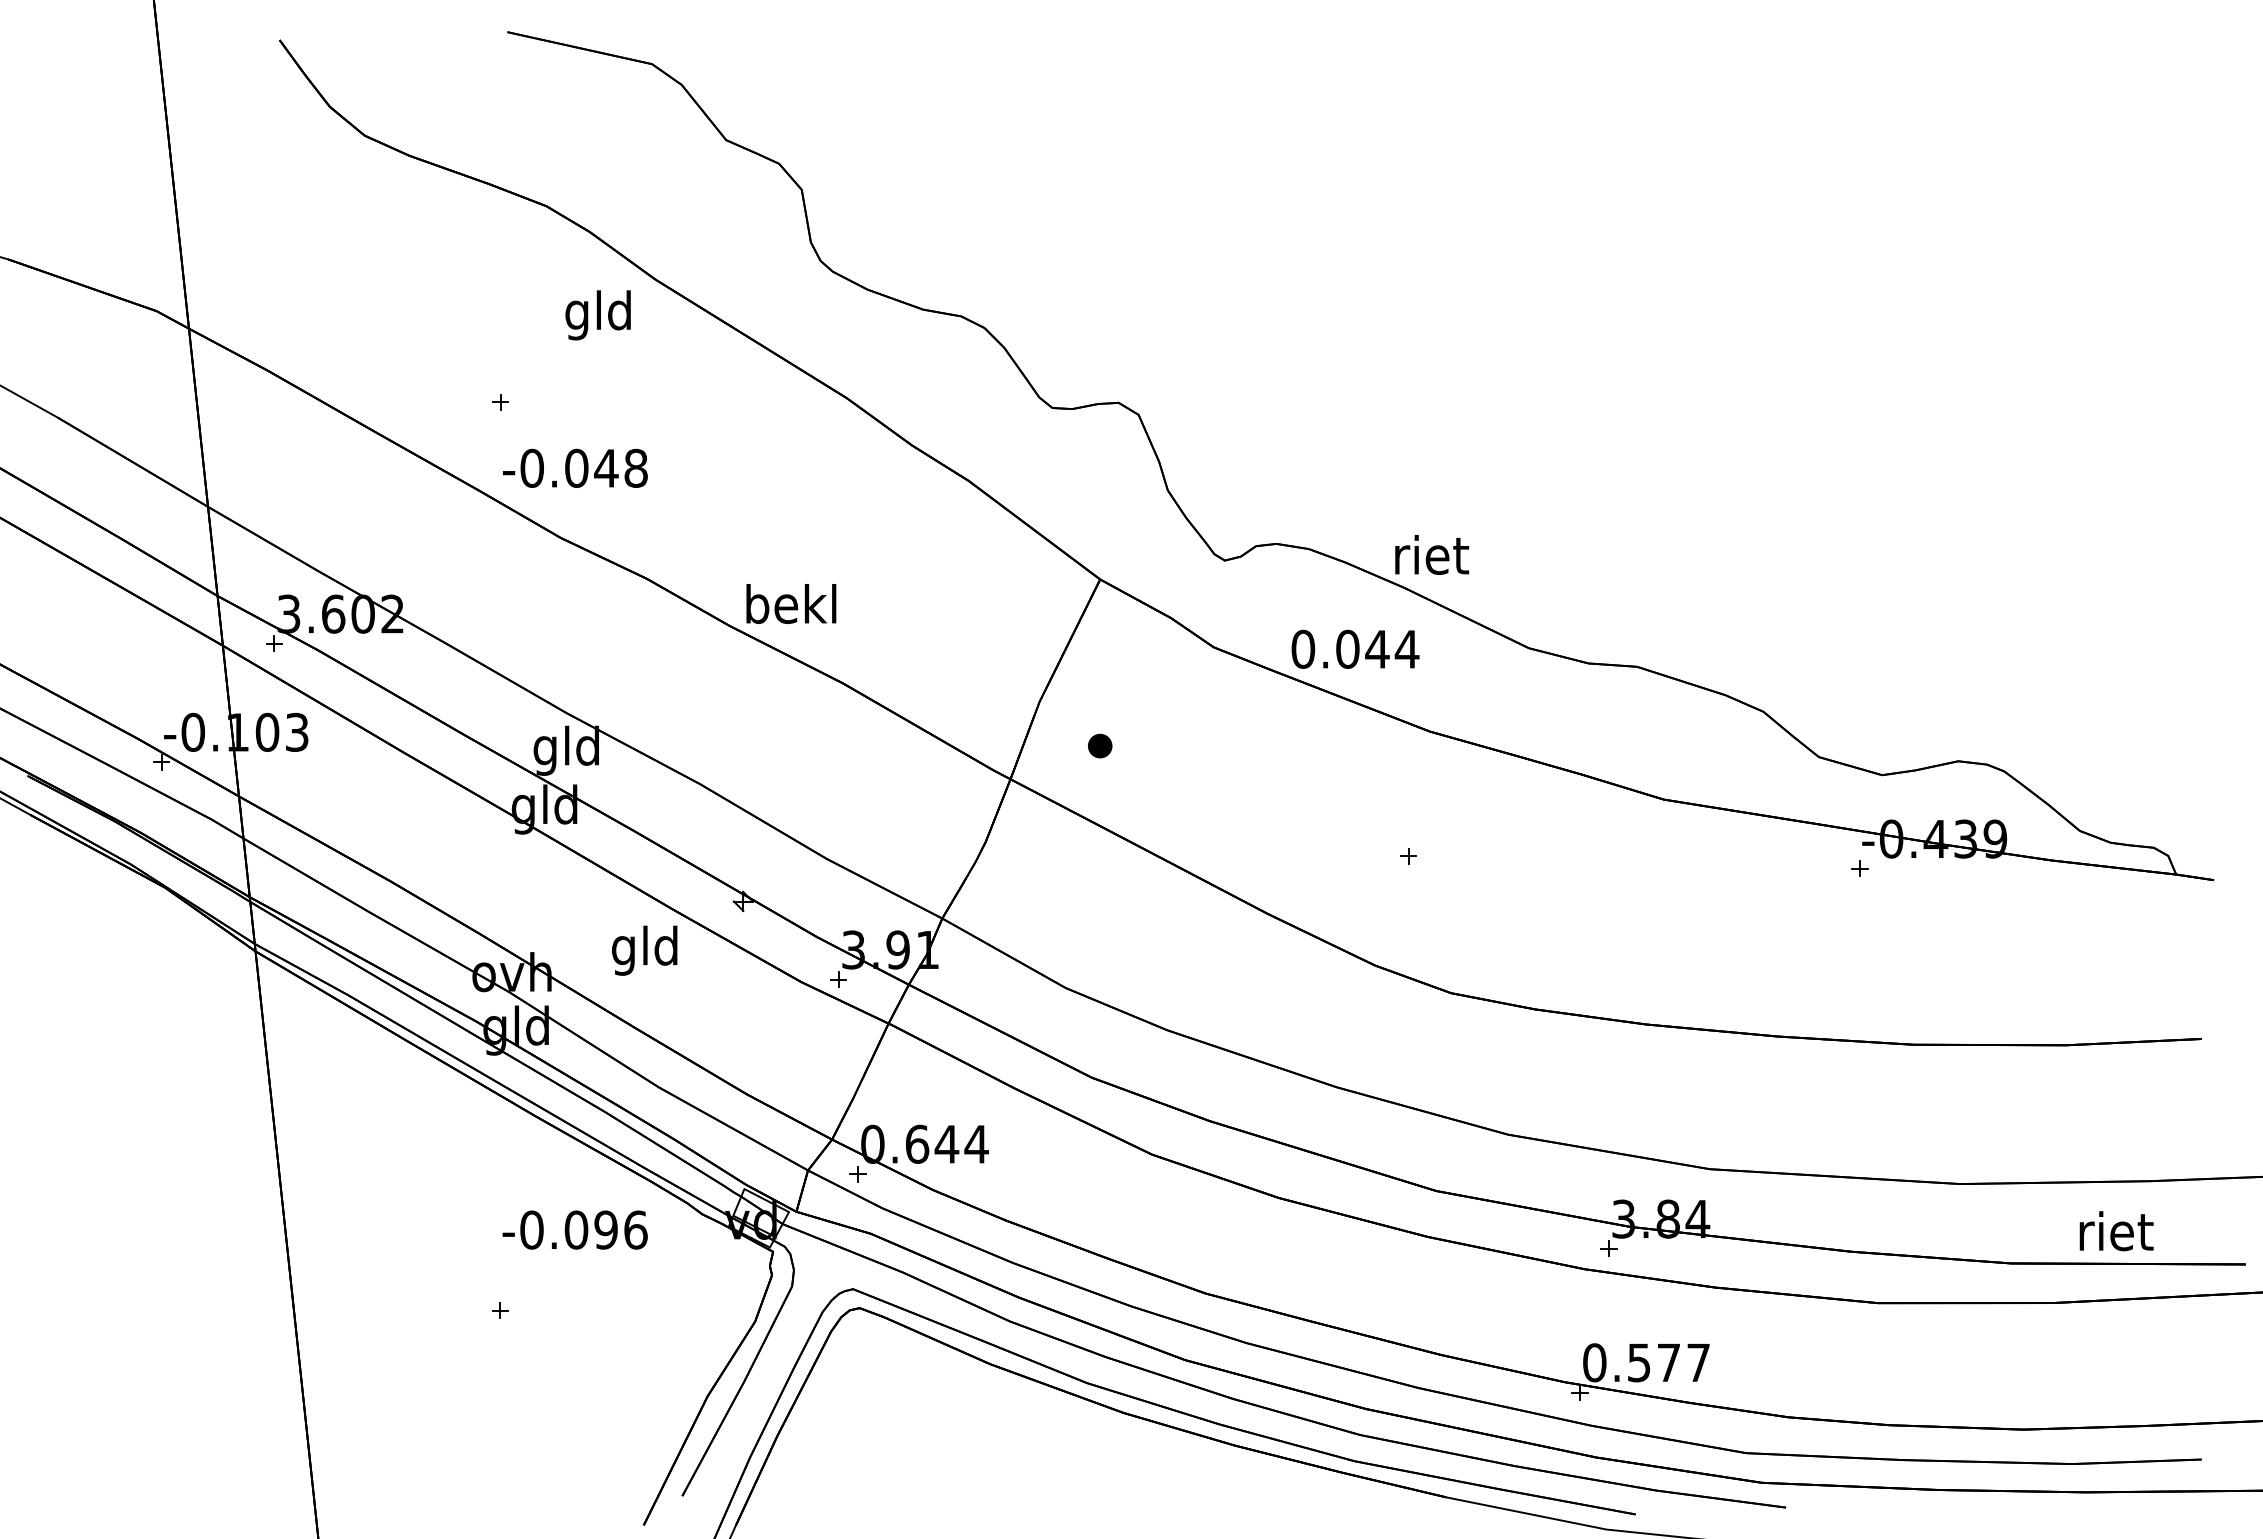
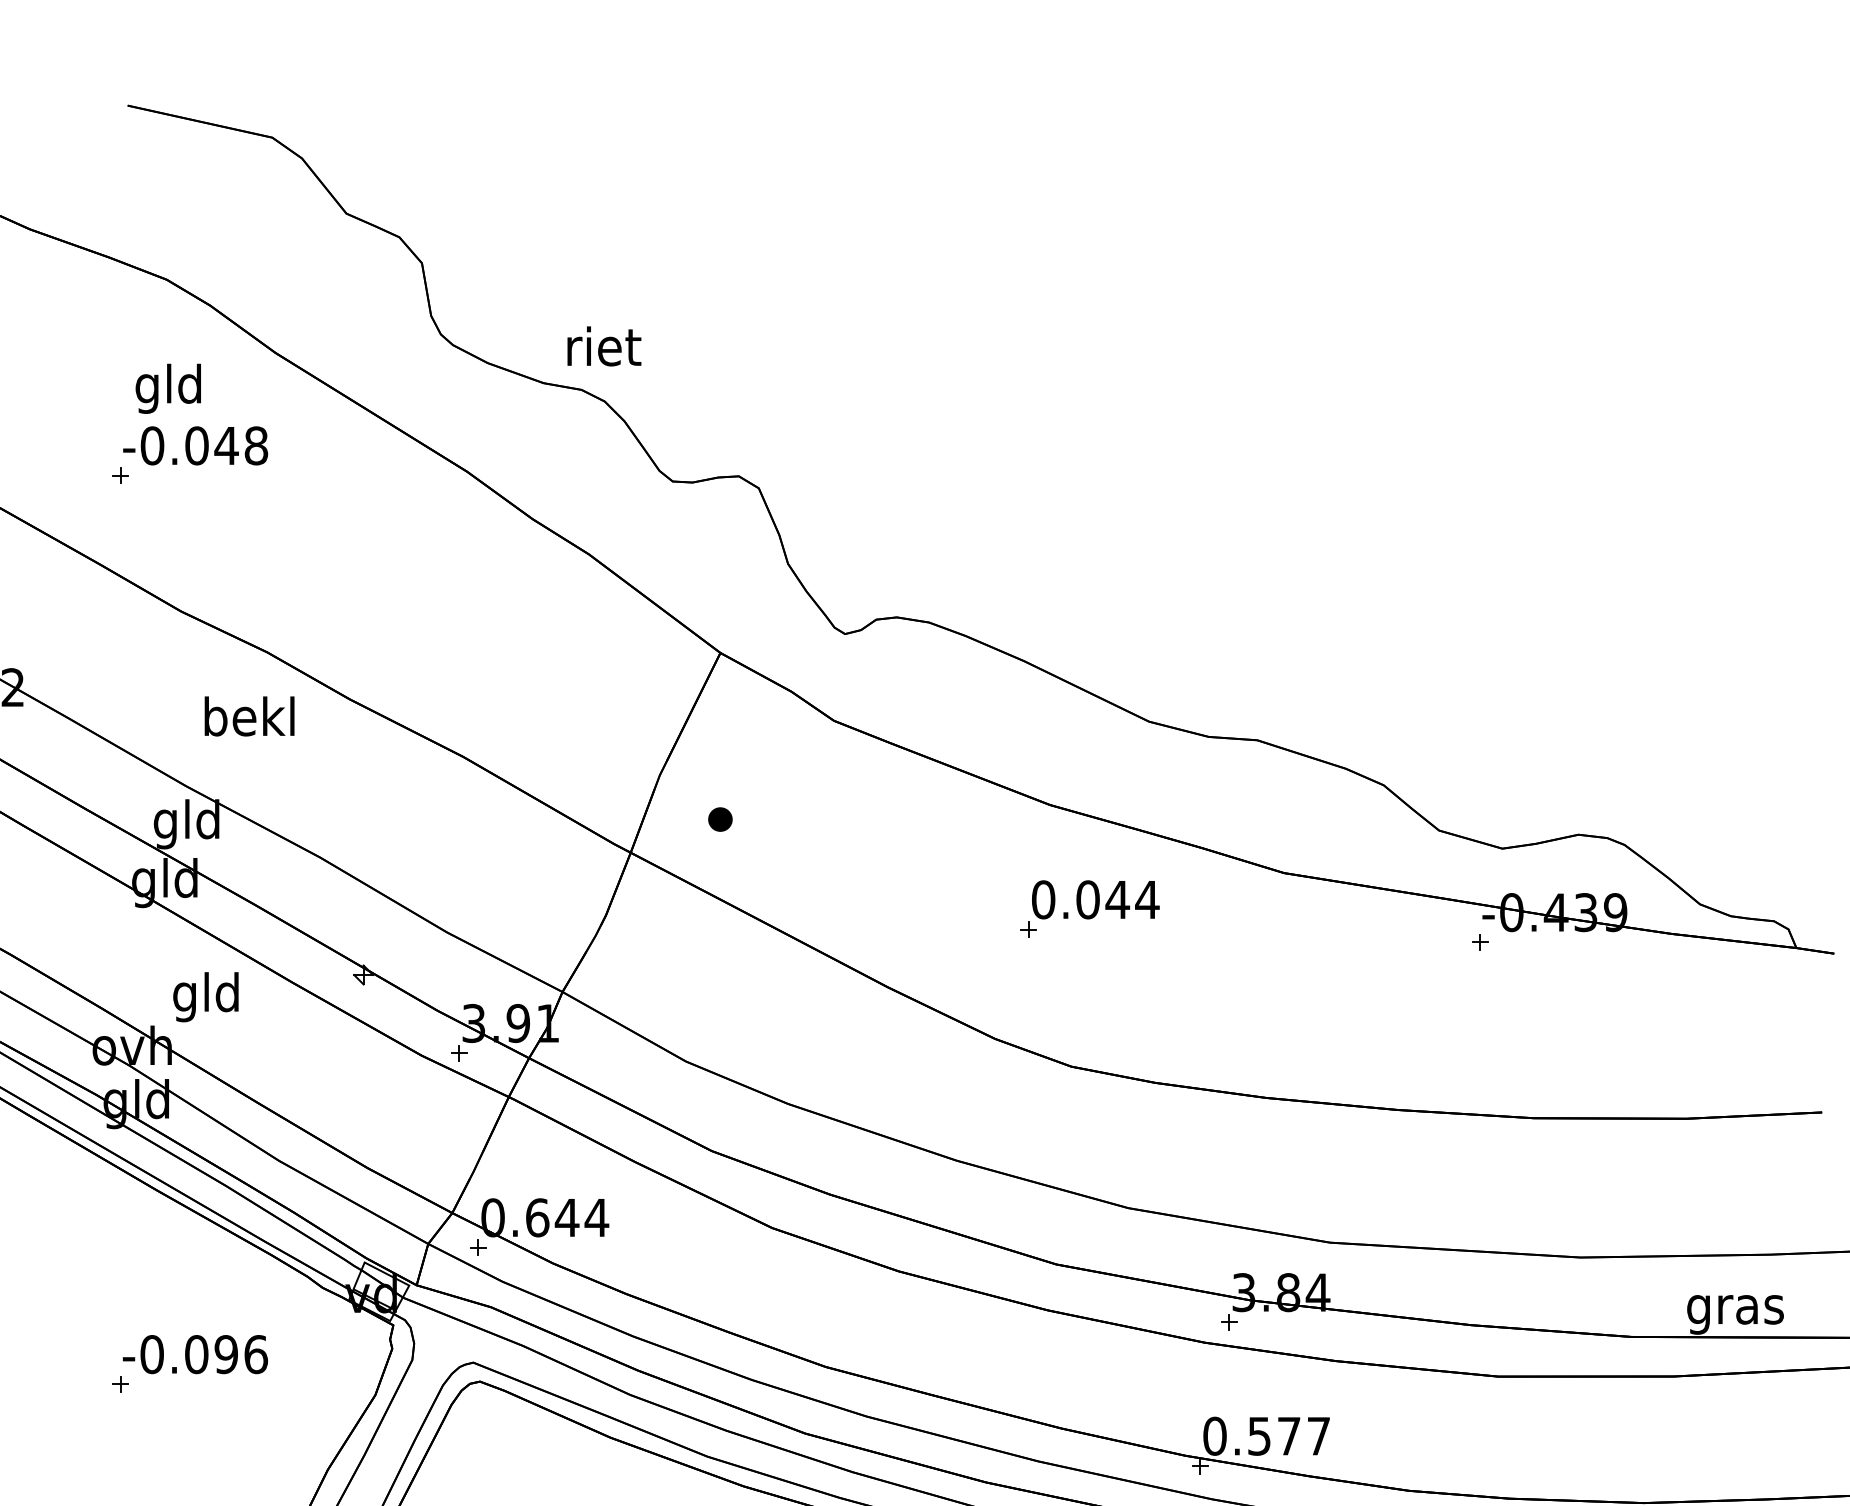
text: (597, 315) -> (167, 388), moved
text: (575, 467) -> (195, 444), moved
text: (1432, 554) -> (604, 345), moved
text: (791, 603) -> (249, 715), moved
text: (1355, 648) -> (1095, 898), moved
text: (644, 950) -> (205, 996), moved
text: (574, 1229) -> (194, 1353), moved
text: (2115, 1236) -> (1735, 1309), riet -> gras

